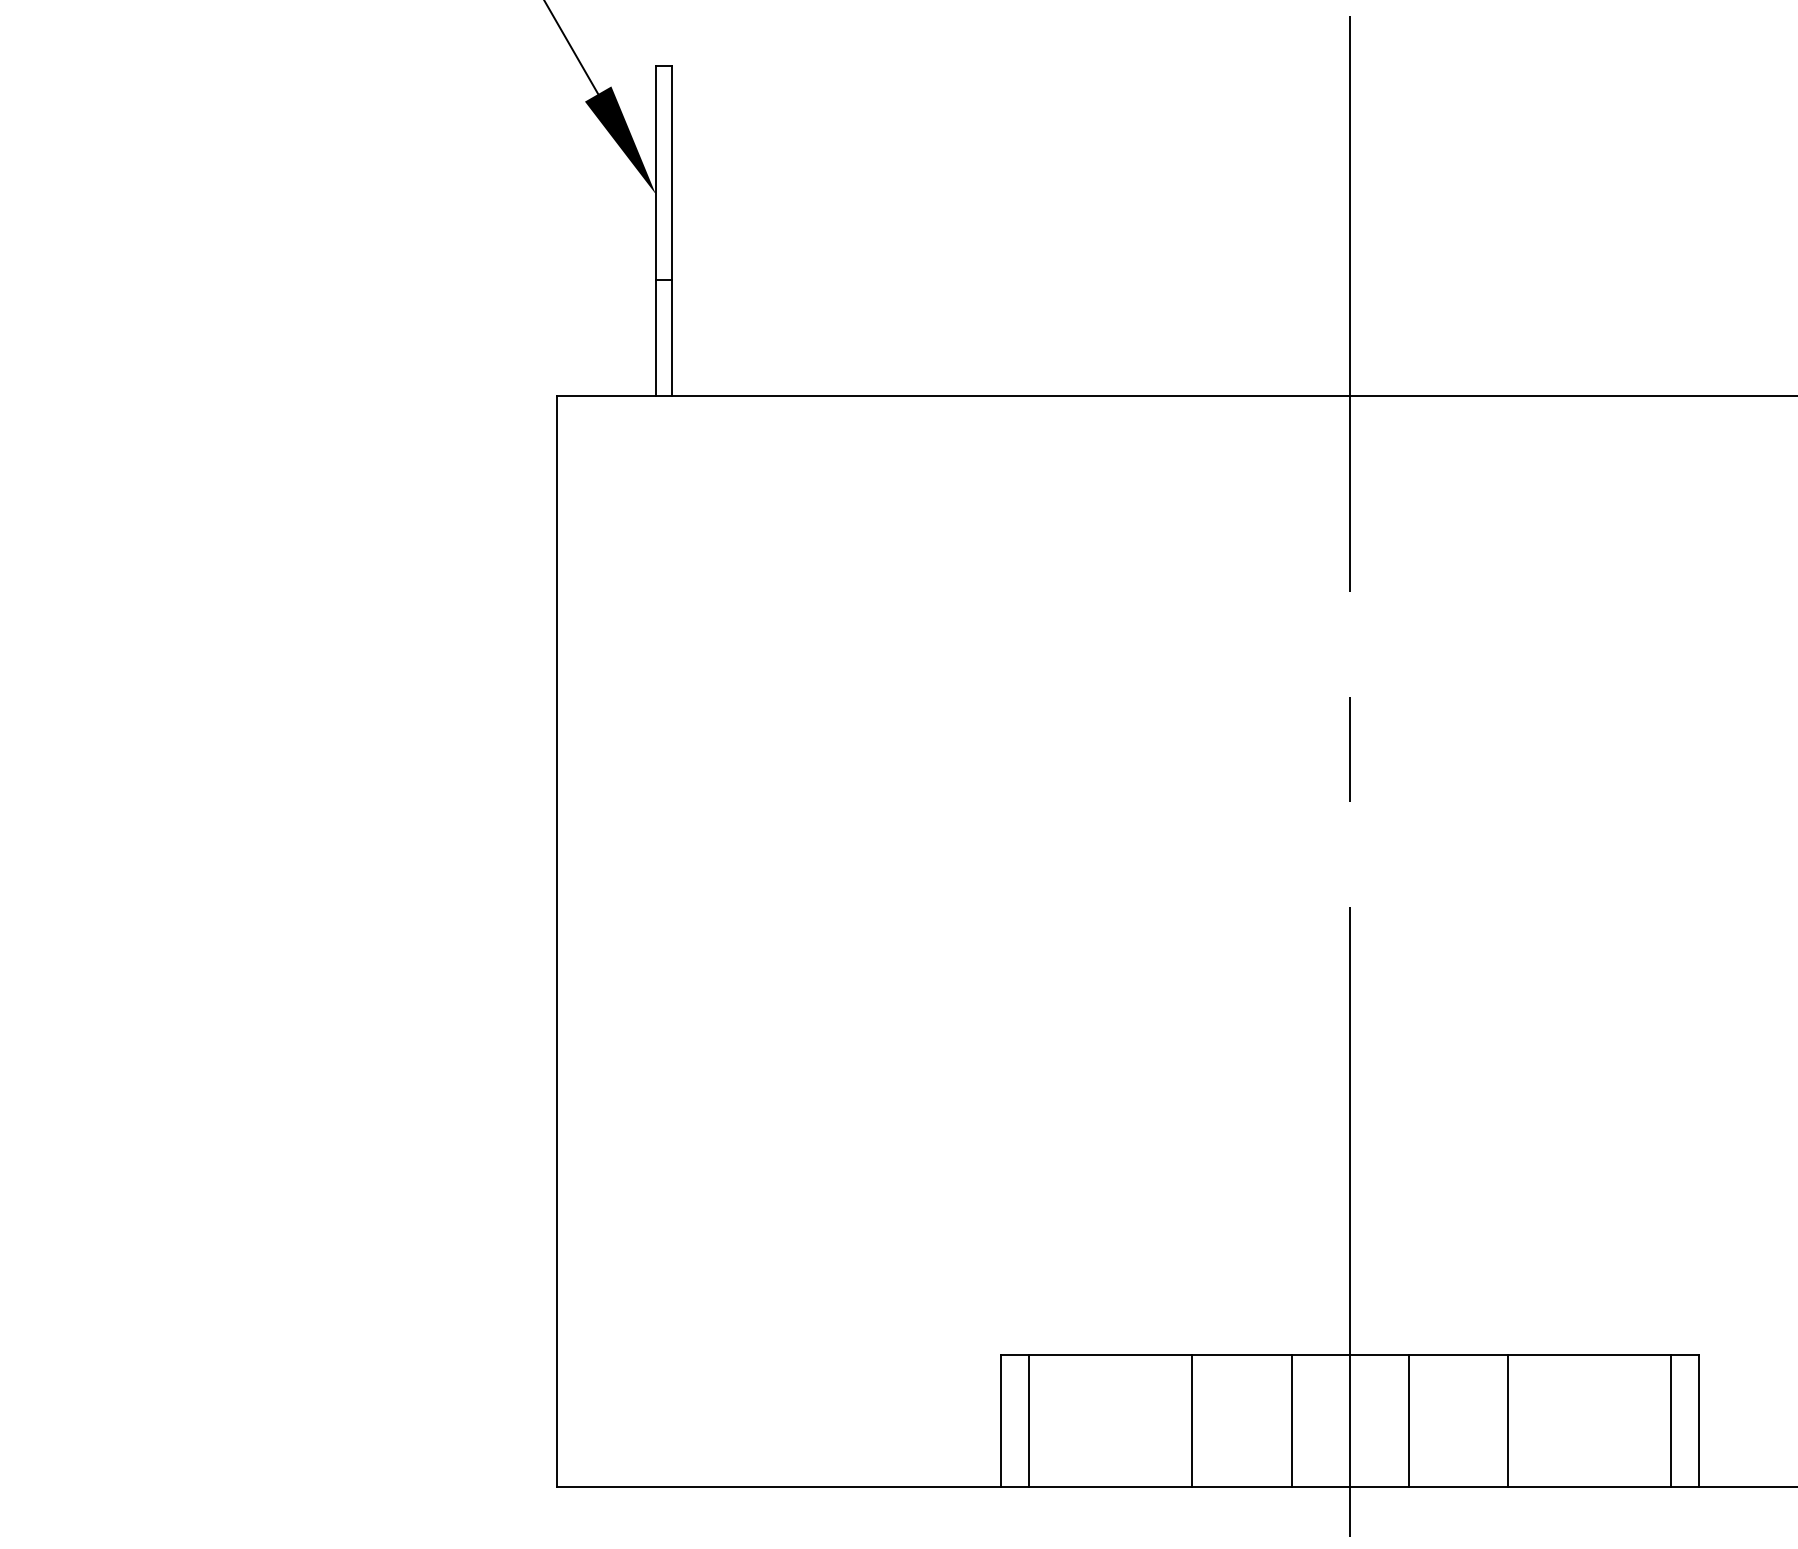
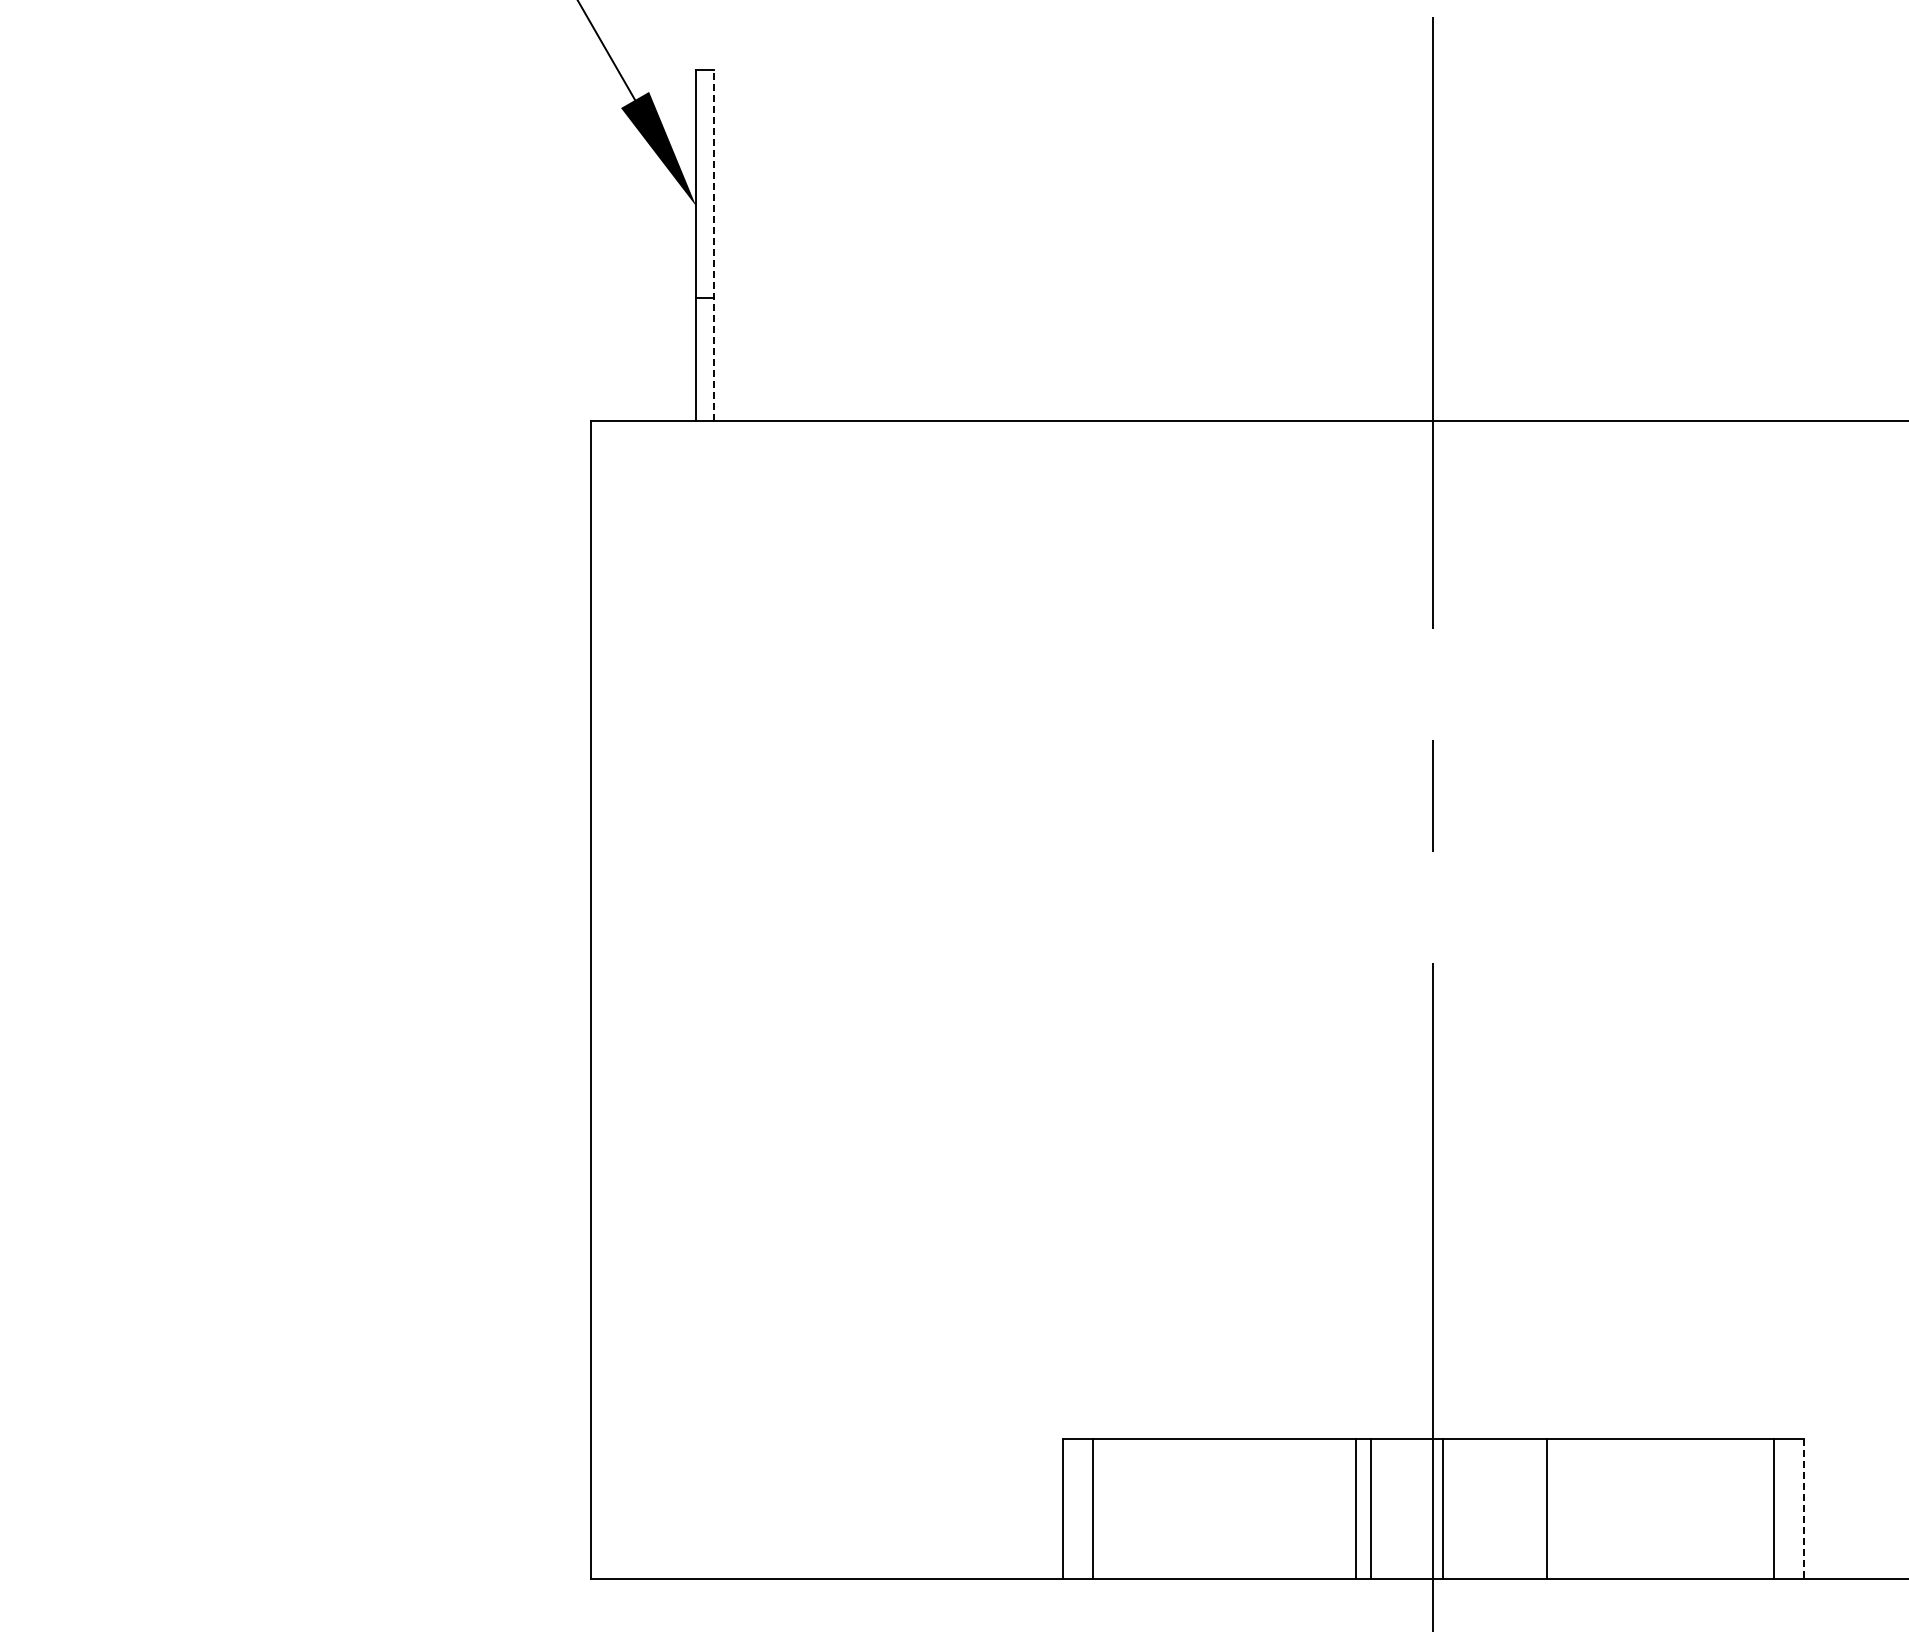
line: (672, 230) -> (713, 244), solid -> dashed
line: (1192, 1420) -> (1356, 1508), moved
line: (1408, 1420) -> (1442, 1508), moved
line: (1507, 1420) -> (1546, 1508), moved
line: (1699, 1421) -> (1804, 1509), solid -> dashed

